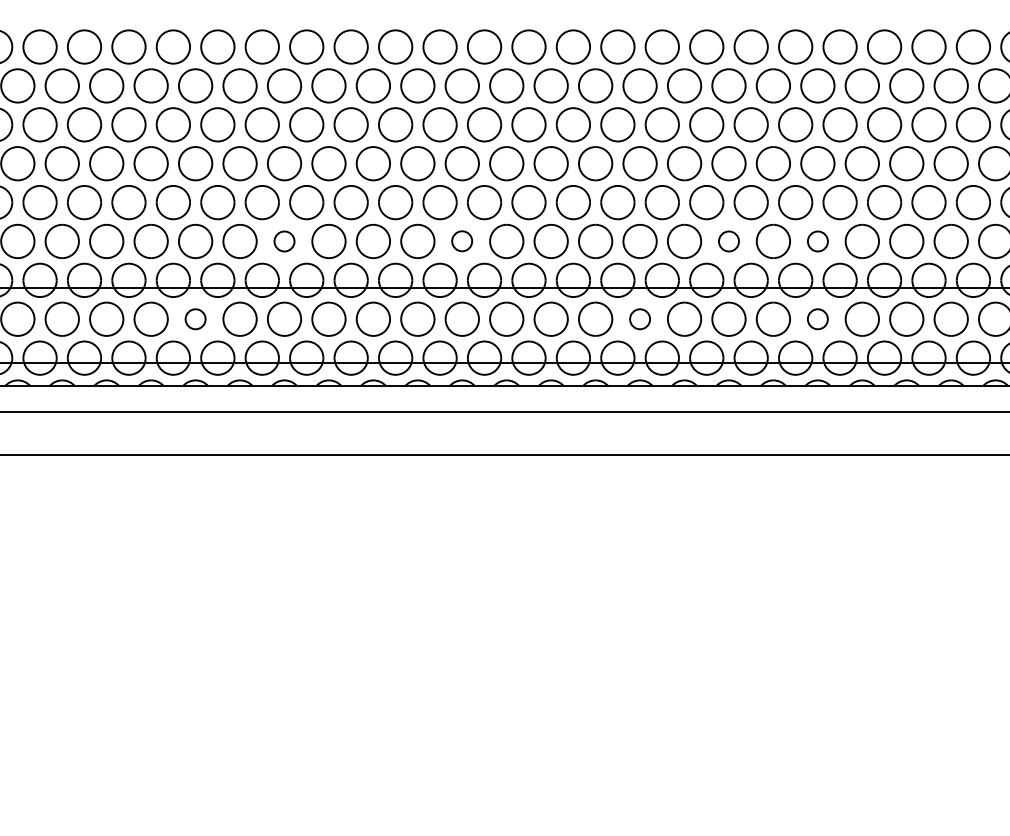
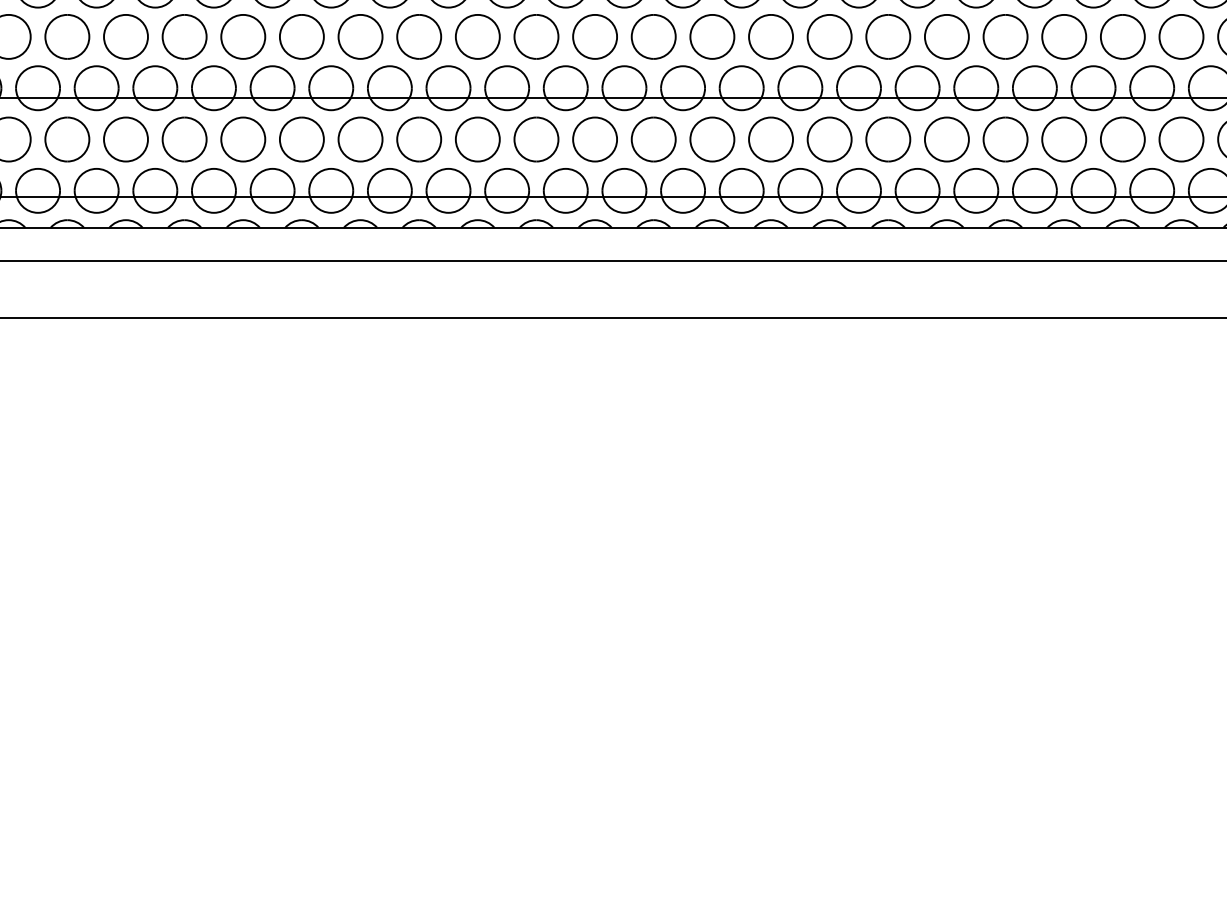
circle: (461, 240) -> (594, 35), size x1.67
circle: (284, 241) -> (360, 36), size x1.67
circle: (728, 241) -> (946, 36), size x1.67
circle: (817, 241) -> (1063, 36), size x1.67
circle: (195, 318) -> (243, 138), size x1.67
circle: (639, 318) -> (828, 138), size x1.67
circle: (817, 318) -> (1063, 138), size x1.67

